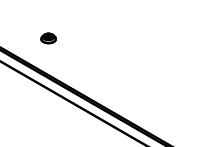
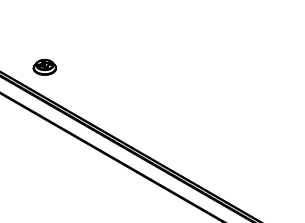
part: (48, 38) -> (44, 67), moved

